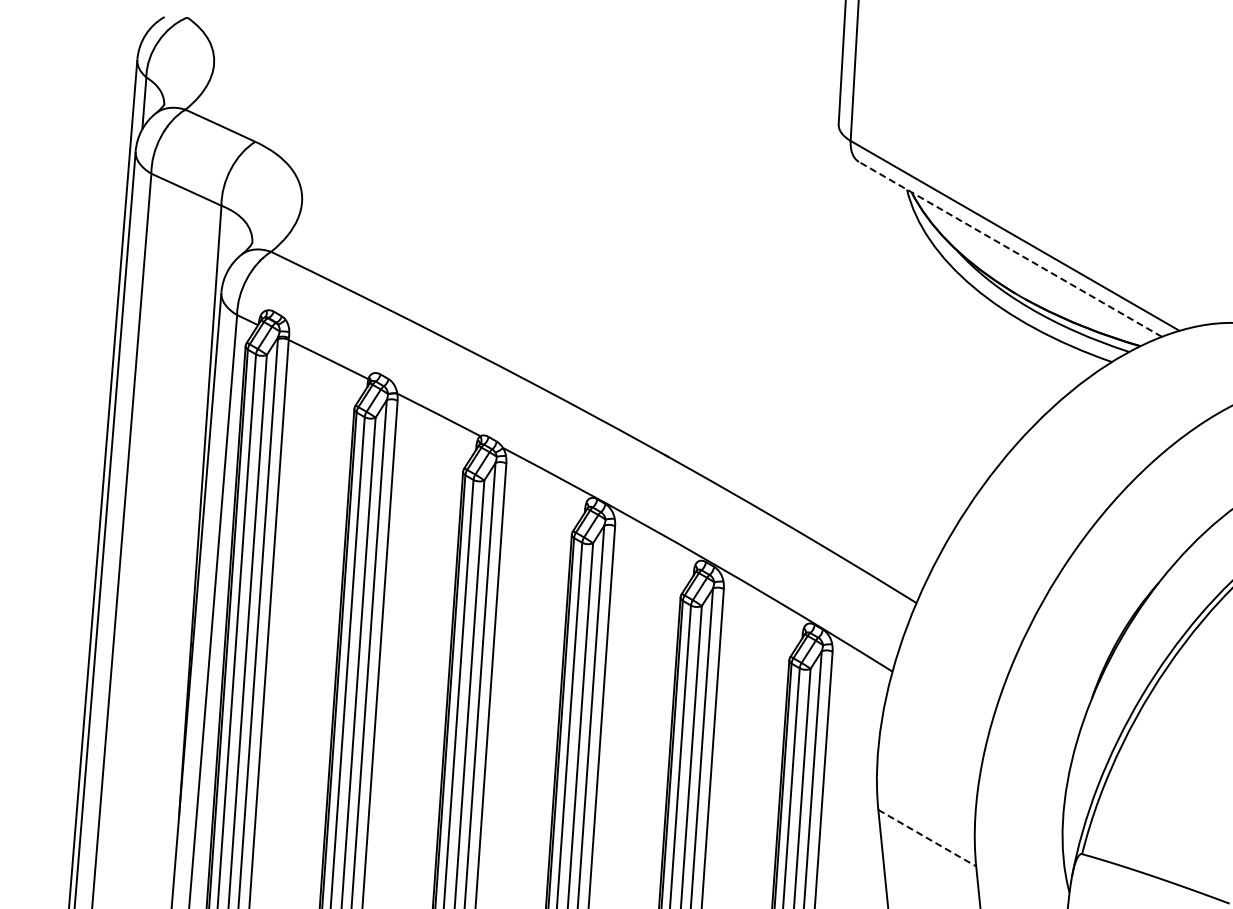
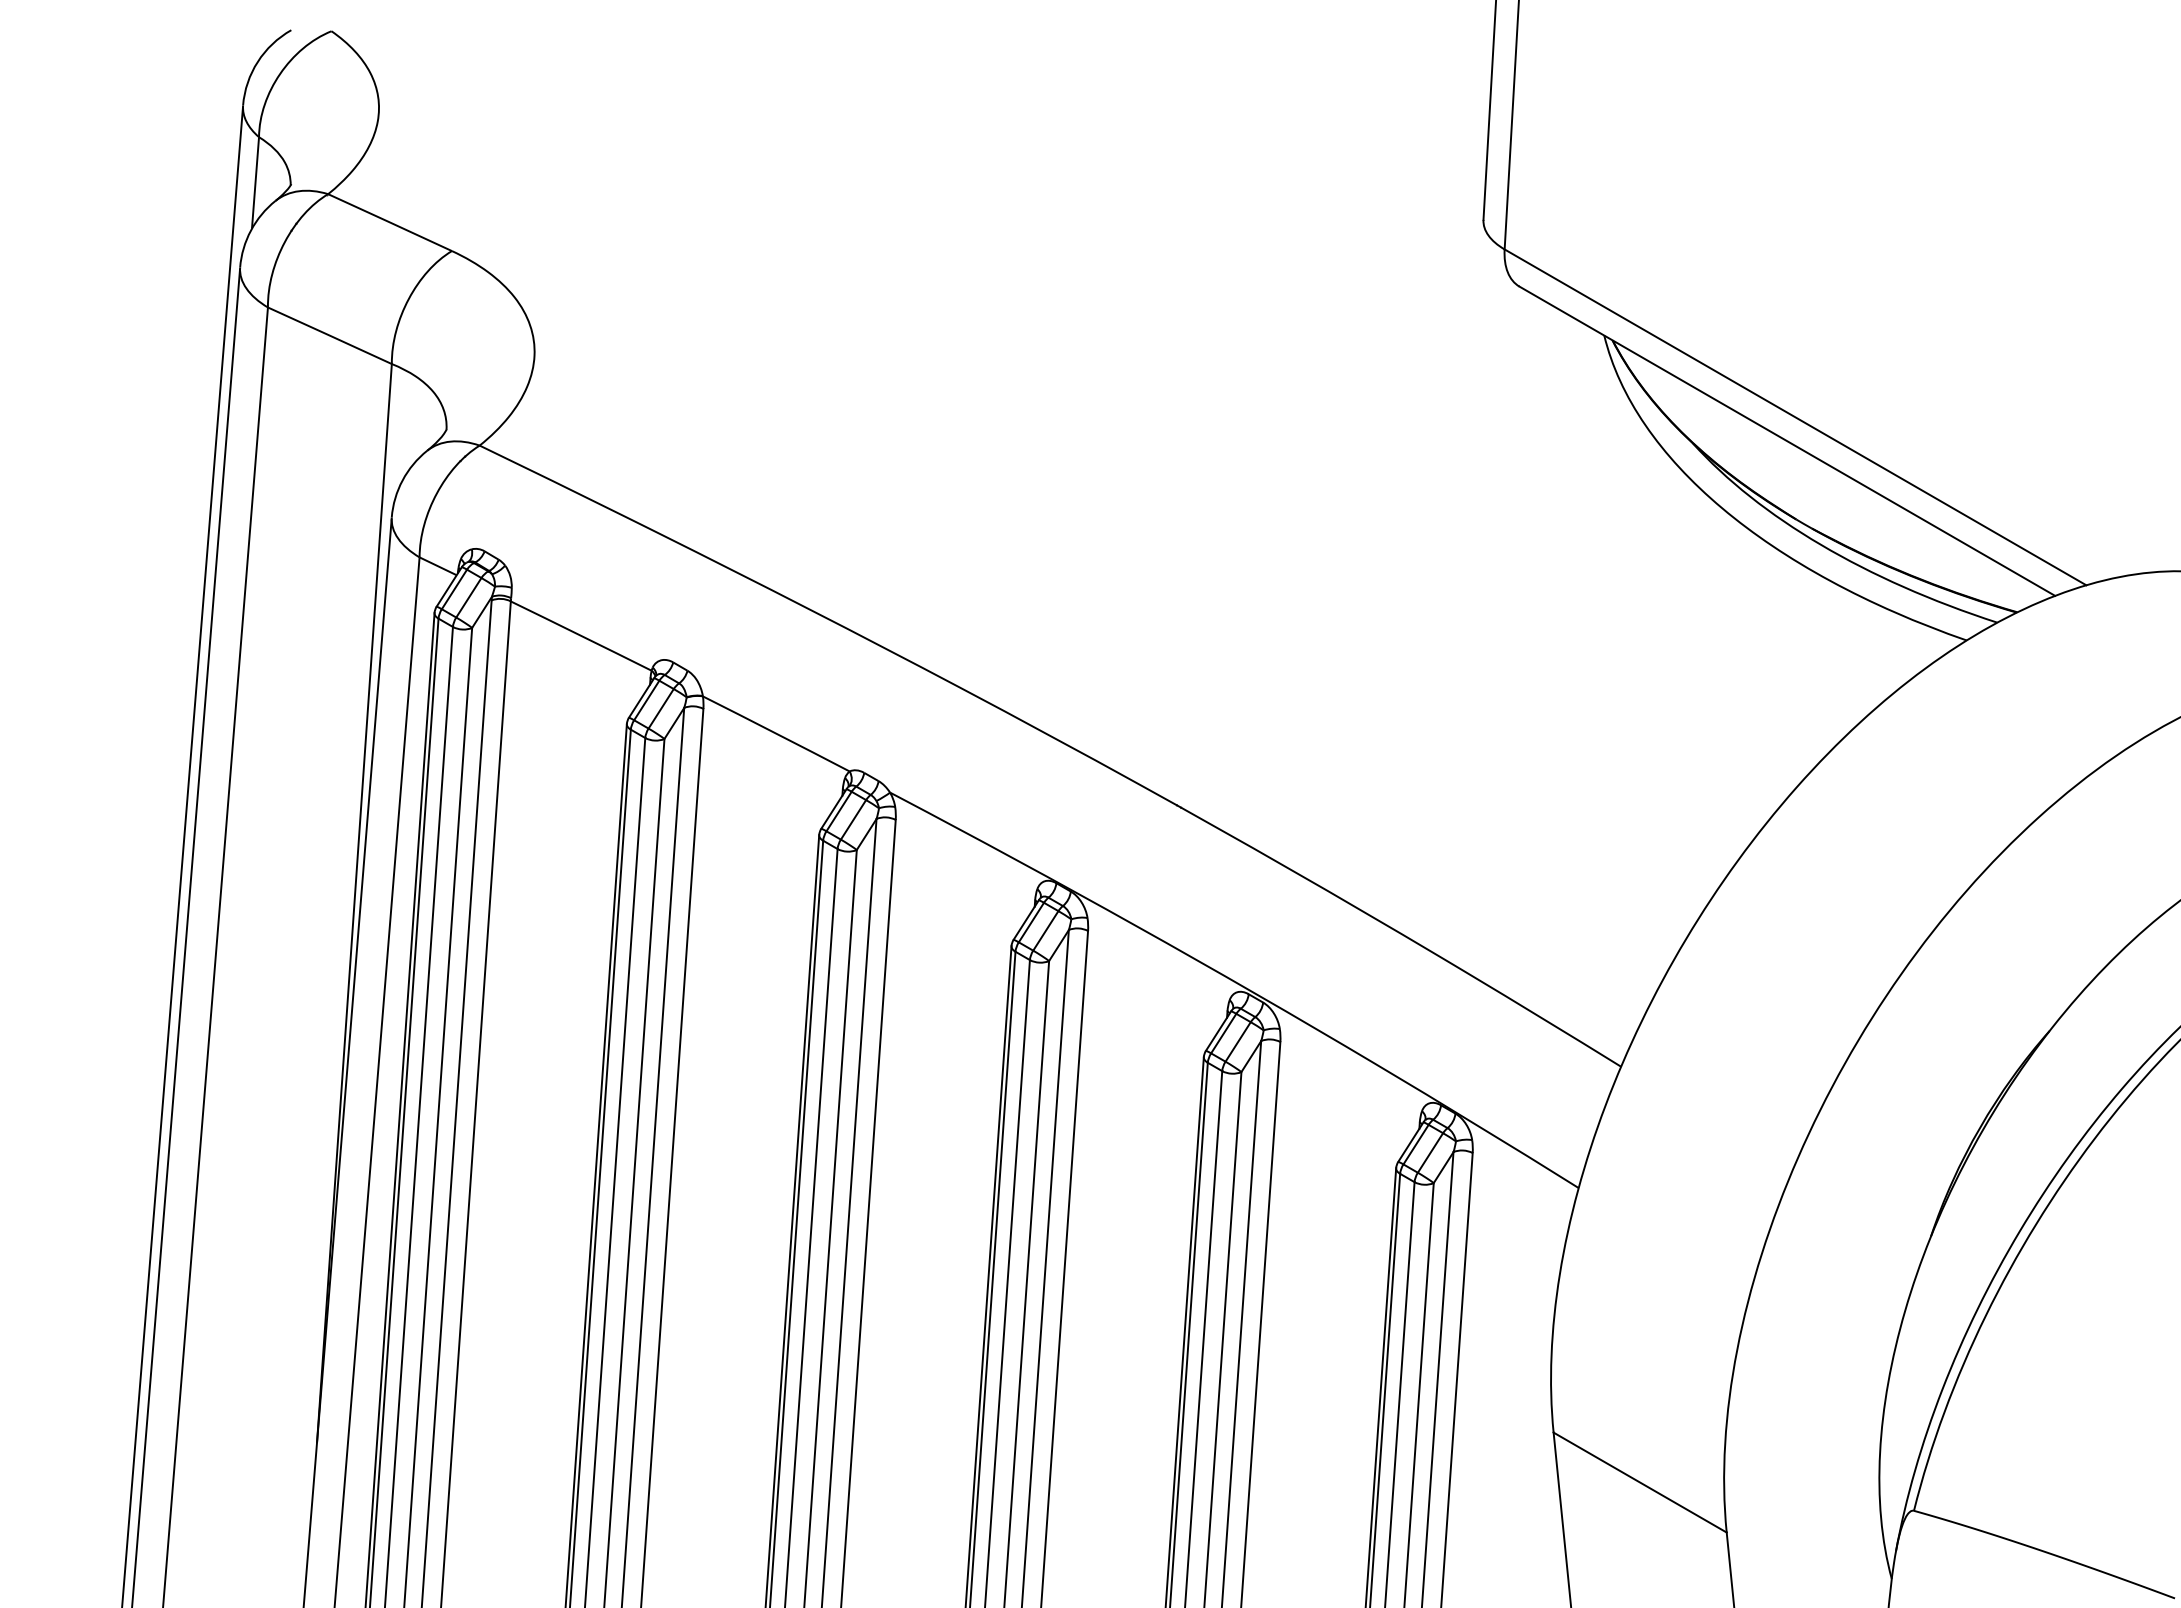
line: (1010, 249) -> (1787, 441), dashed -> solid
line: (927, 838) -> (1640, 1483), dashed -> solid

